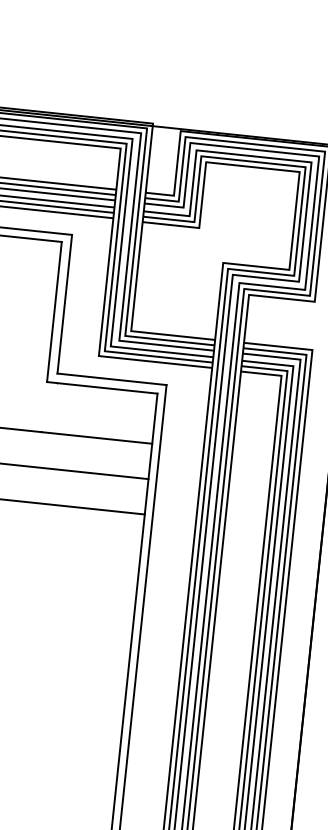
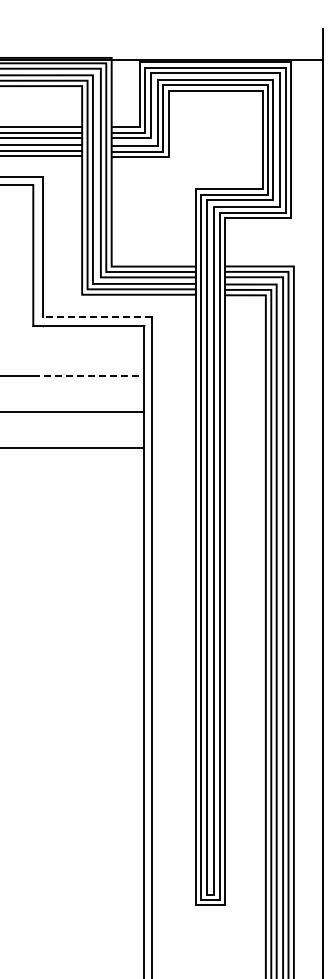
line: (111, 379) -> (97, 316), solid -> dashed
line: (96, 438) -> (88, 376), solid -> dashed

